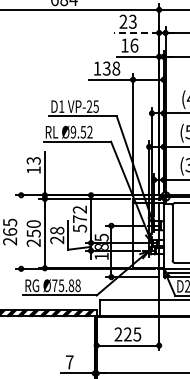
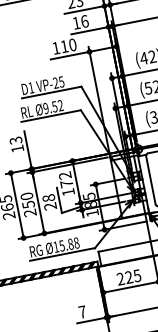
line: (136, 32) -> (84, 9), dashed -> solid
text: (111, 68) -> (68, 45), 138 -> 110
text: (80, 228) -> (68, 192), 572 -> 172
line: (21, 231) -> (17, 205), added
text: (54, 285) -> (55, 246), Ø75.88 -> Ø15.88

